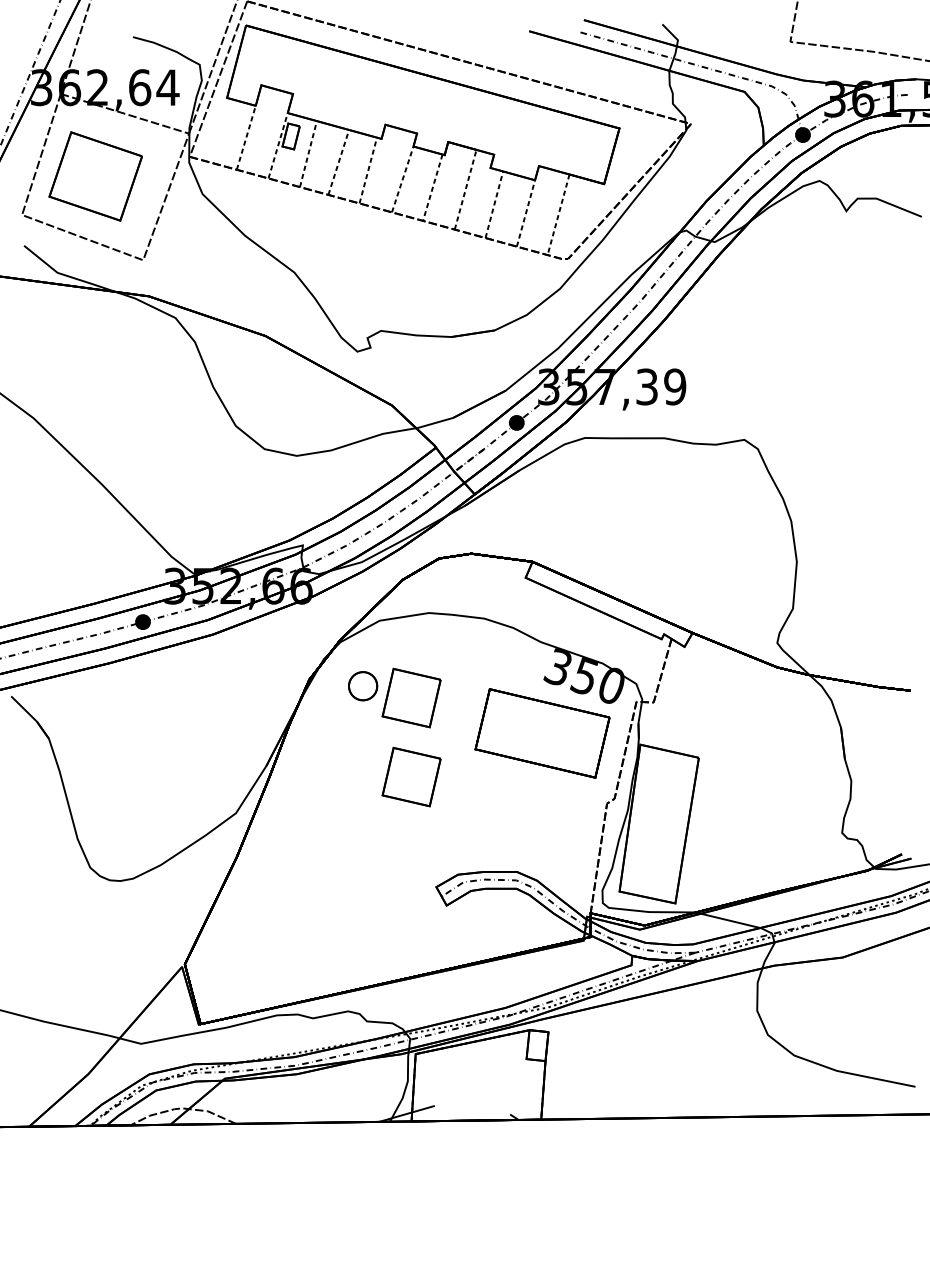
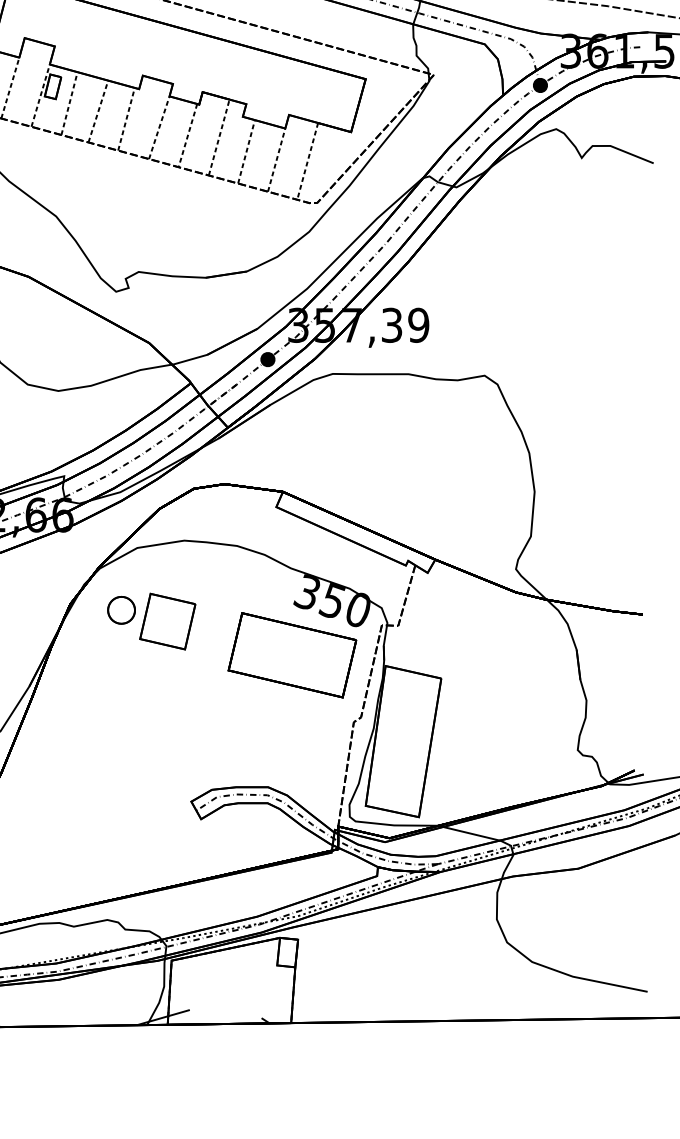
part: (411, 776) -> (167, 696), removed

